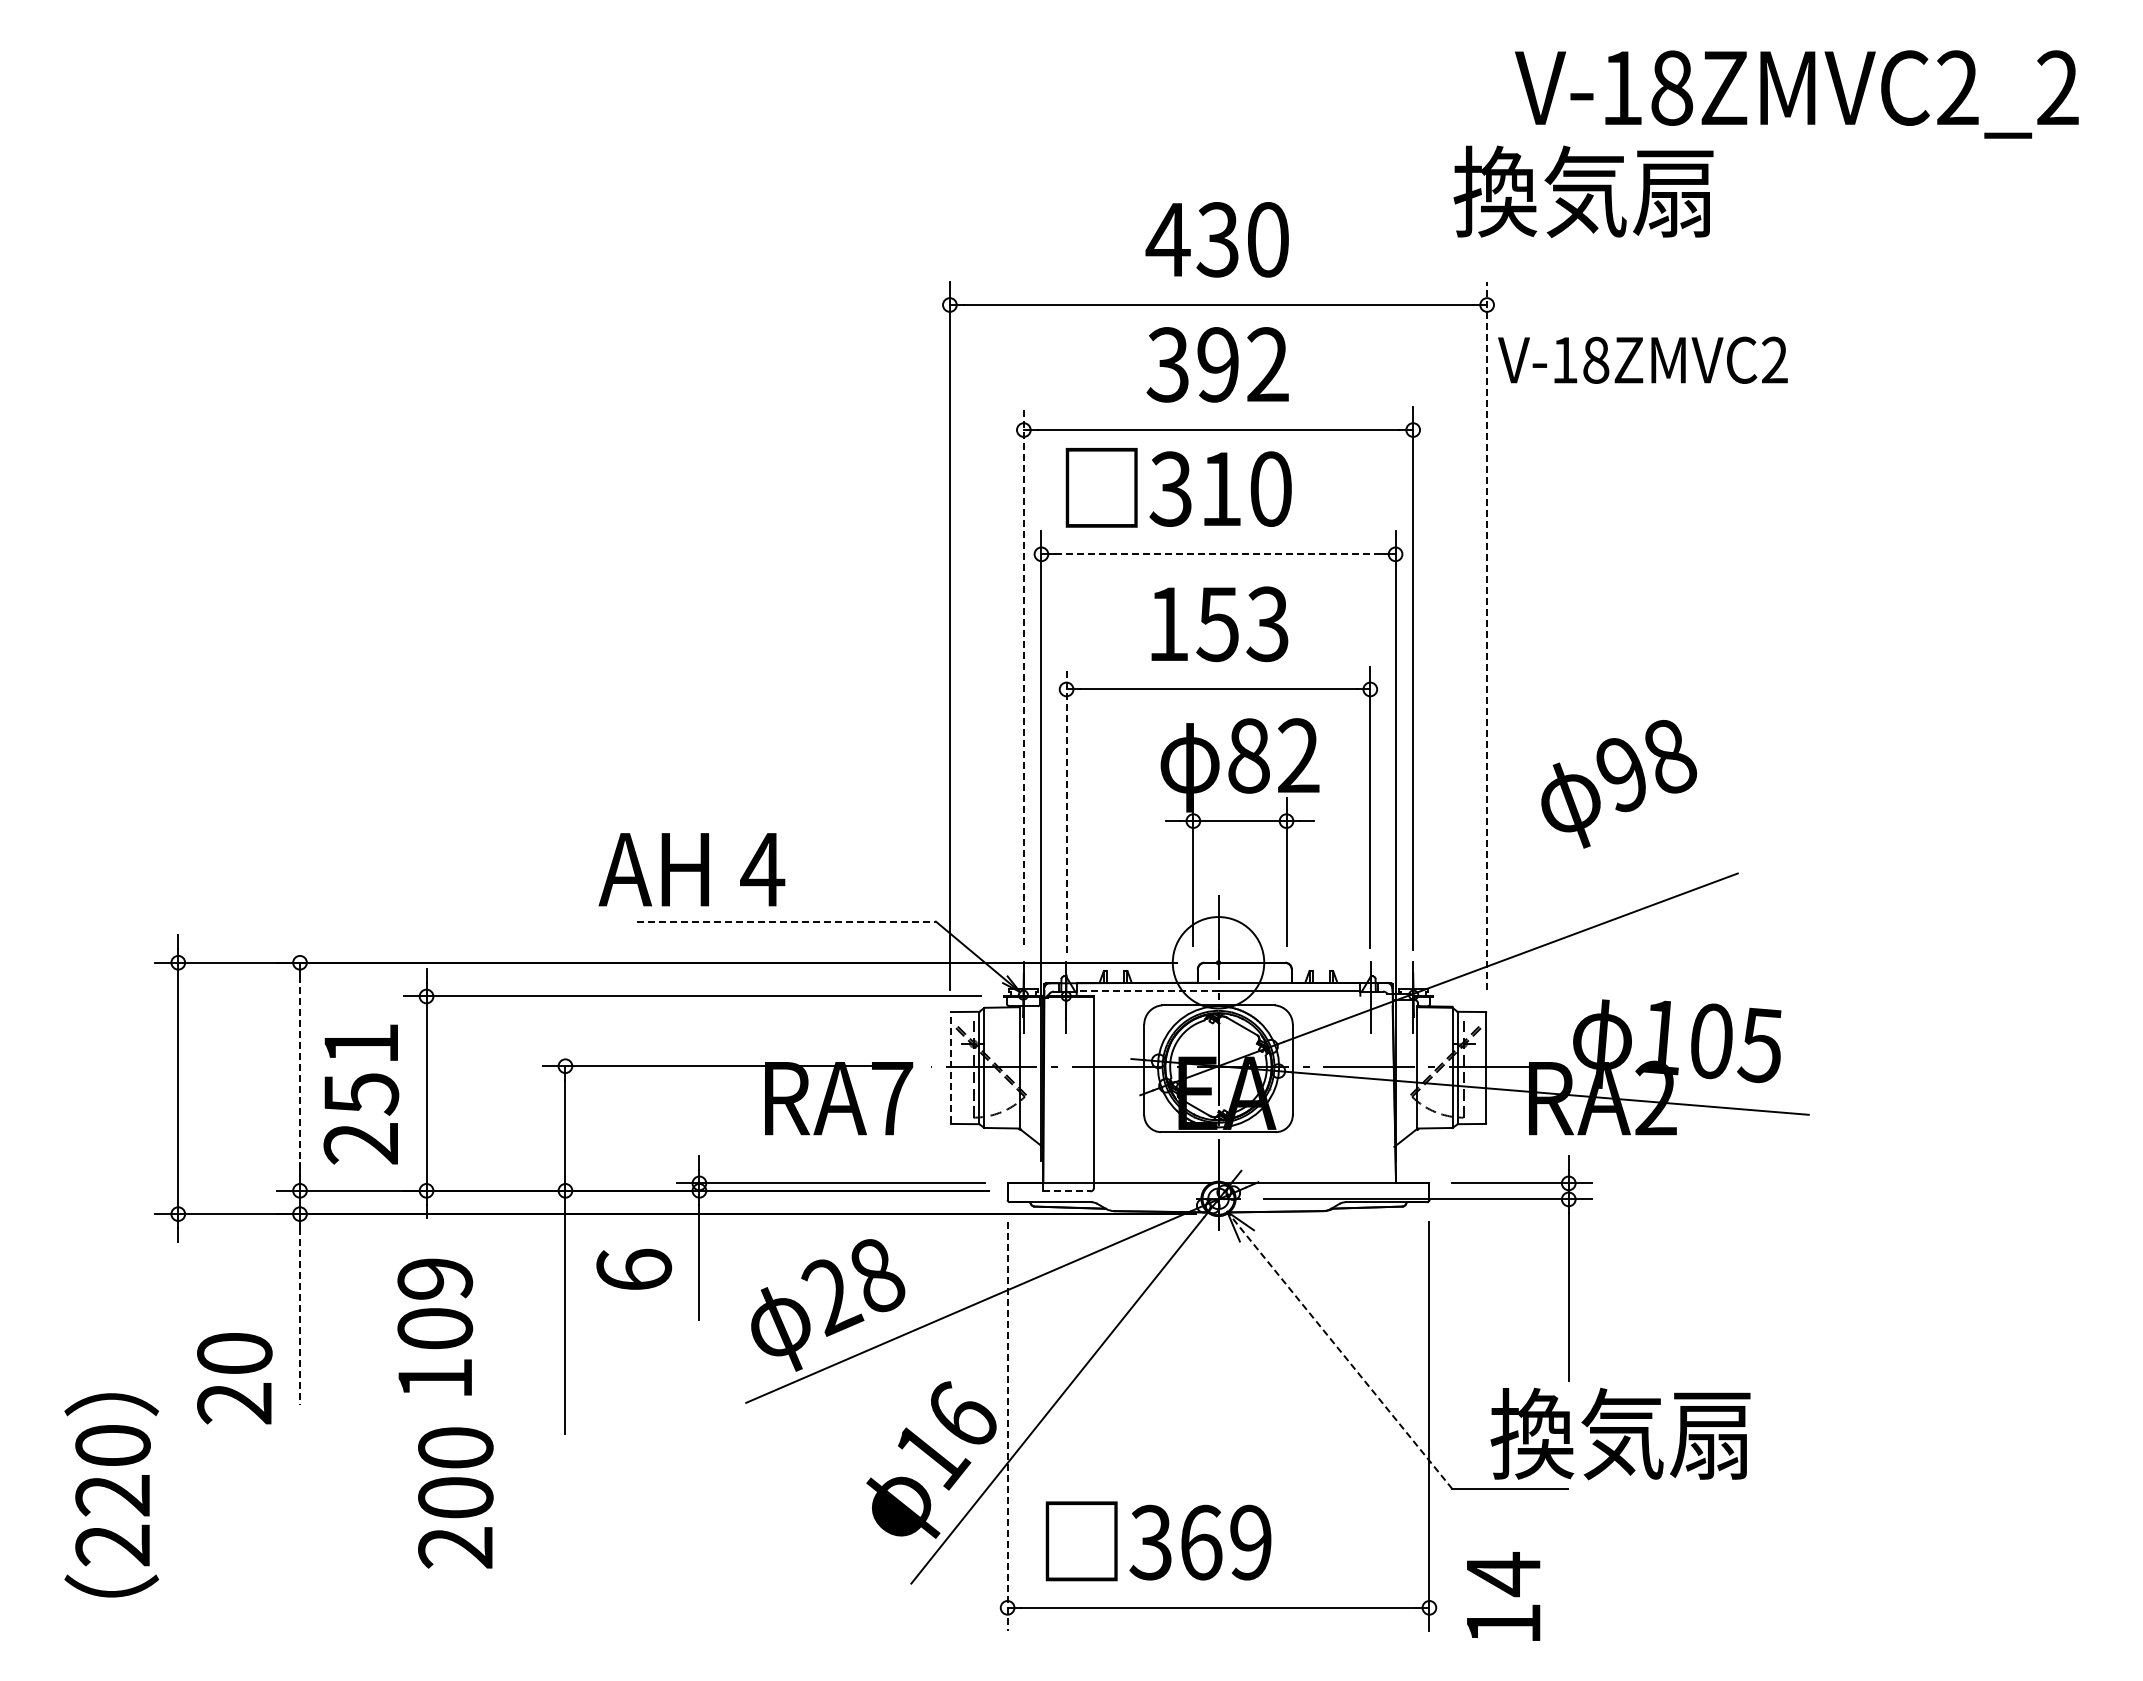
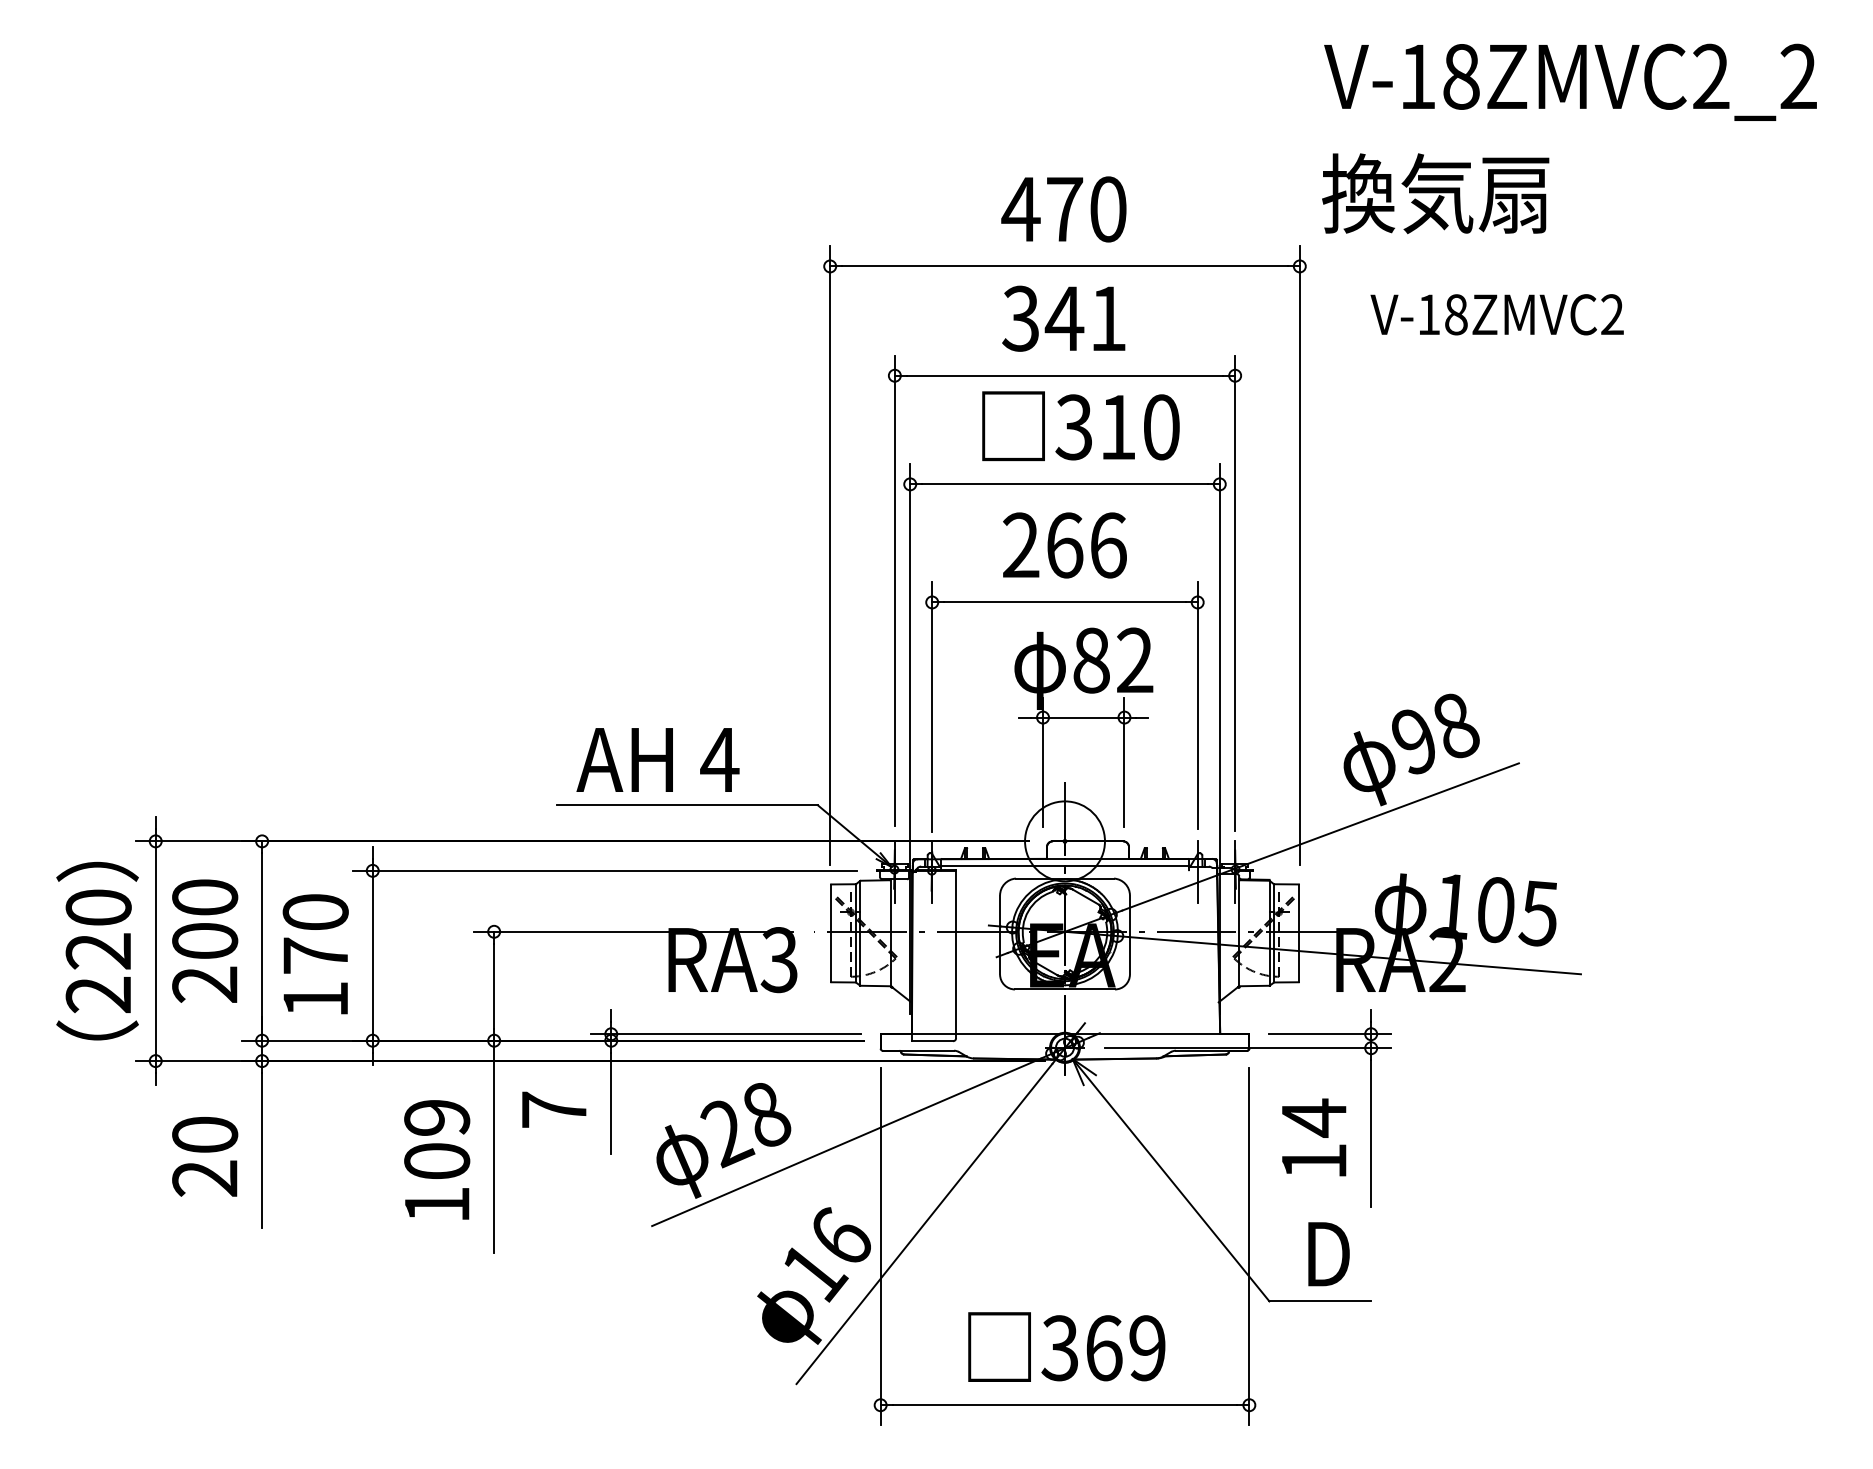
text: (1583, 191) -> (1435, 193), moved
text: (1217, 239) -> (1064, 209), 430 -> 470
text: (1642, 359) -> (1496, 314), moved
text: (1241, 364) -> (1085, 318), 392 -> 341
text: (1178, 487) -> (1080, 425), moved
line: (1219, 554) -> (1065, 484), dashed -> solid
text: (1218, 624) -> (1064, 545), 153 -> 266
line: (1487, 635) -> (1300, 555), dashed -> solid
line: (1023, 675) -> (894, 590), dashed -> solid
text: (1619, 784) -> (1412, 750), moved
line: (1066, 809) -> (932, 707), dashed -> solid
text: (691, 869) -> (657, 759), moved
line: (787, 921) -> (688, 805), dashed -> solid
line: (1147, 990) -> (1002, 865), dashed -> solid
line: (950, 1067) -> (830, 932), dashed -> solid
line: (300, 1077) -> (262, 941), dashed -> solid
text: (361, 1093) -> (315, 955), 251 -> 170
text: (891, 1098) -> (779, 960), RA7 -> RA3
line: (1066, 1191) -> (932, 1041), dashed -> solid
text: (634, 1269) -> (554, 1109), 6 -> 7
line: (300, 1316) -> (262, 1150), dashed -> solid
text: (435, 1326) -> (437, 1159), moved
line: (1339, 1350) -> (1170, 1180), dashed -> solid
text: (234, 1378) -> (204, 1156), moved
line: (1007, 1426) -> (880, 1246), dashed -> solid
text: (1620, 1433) -> (1416, 1252), 換気扇 -> D
text: (111, 1495) -> (97, 951), moved
text: (455, 1497) -> (204, 940), moved
text: (1158, 1541) -> (1066, 1347), moved
text: (1503, 1596) -> (1314, 1137), moved

